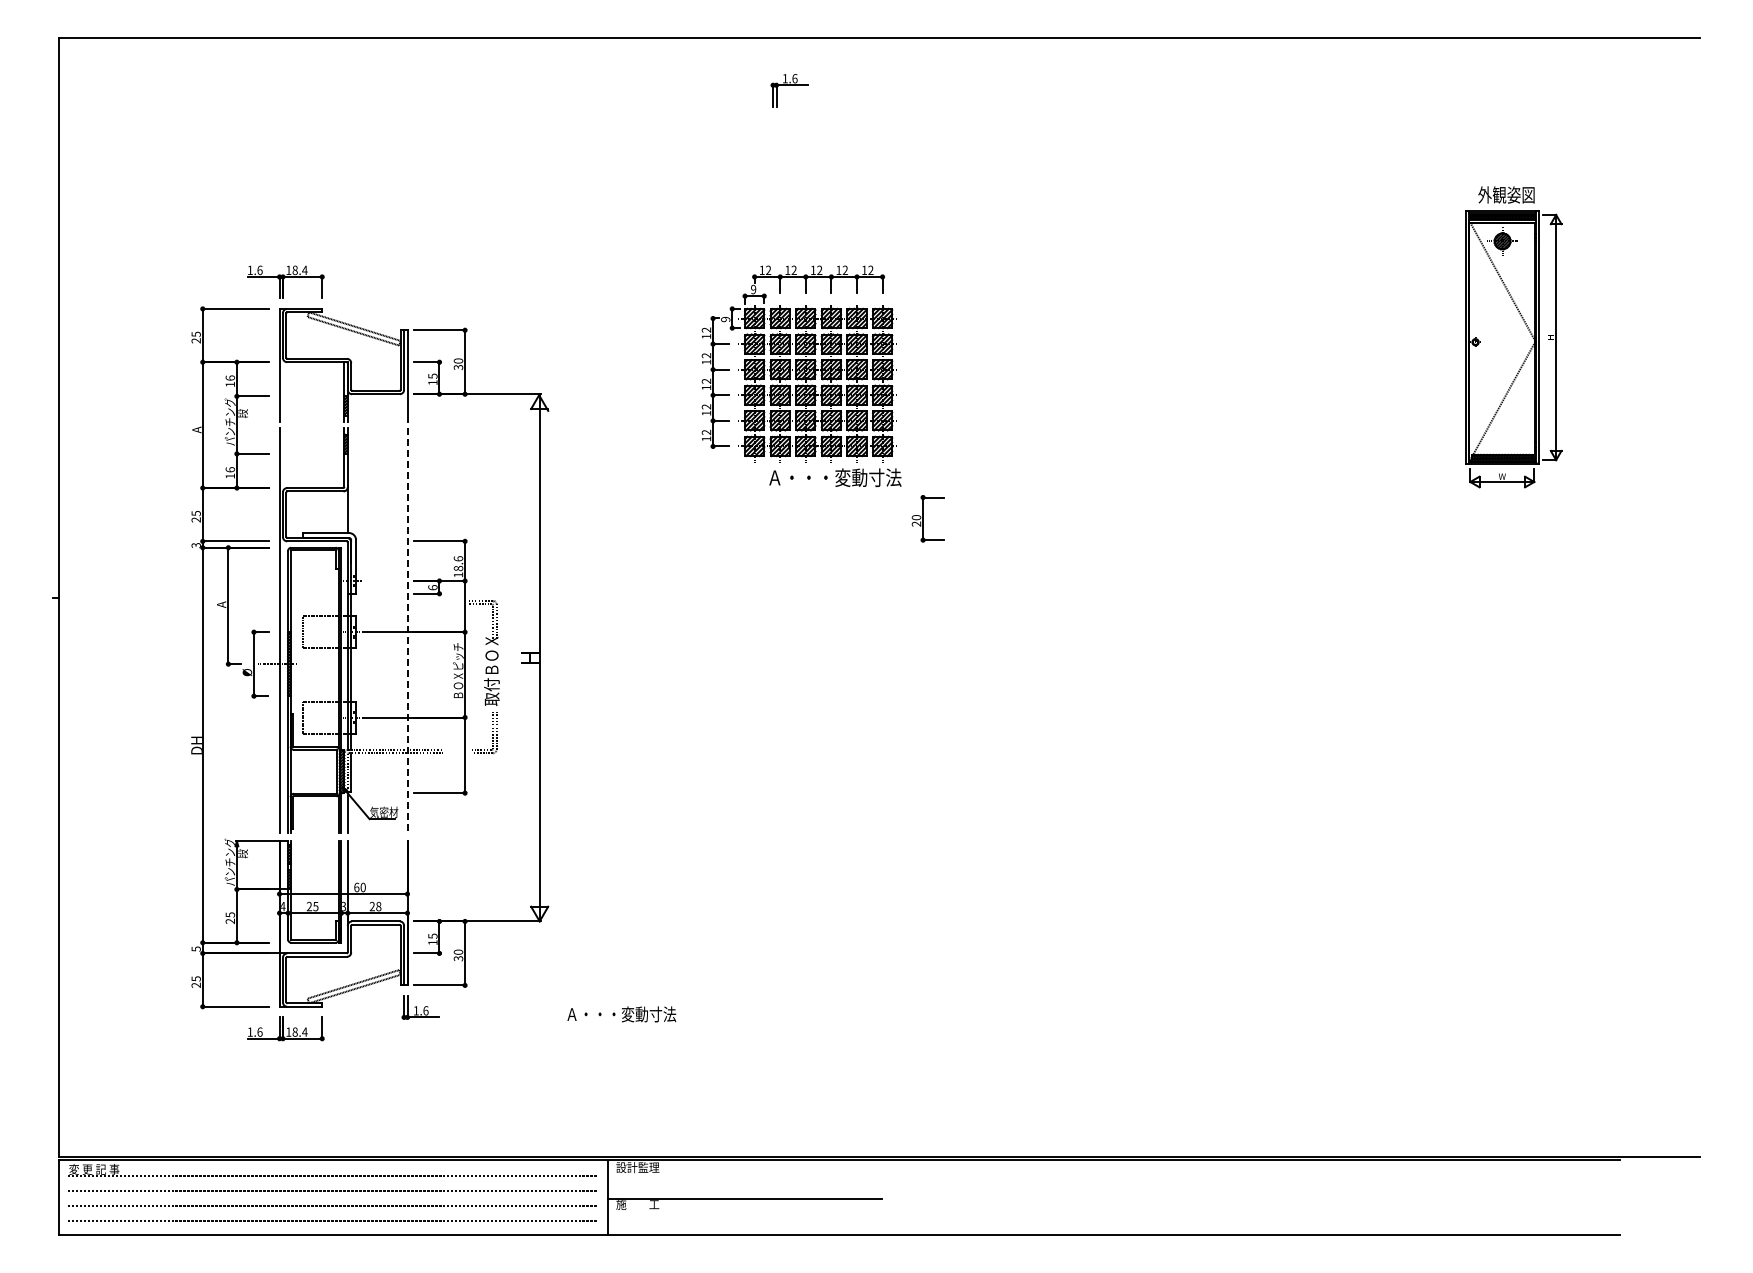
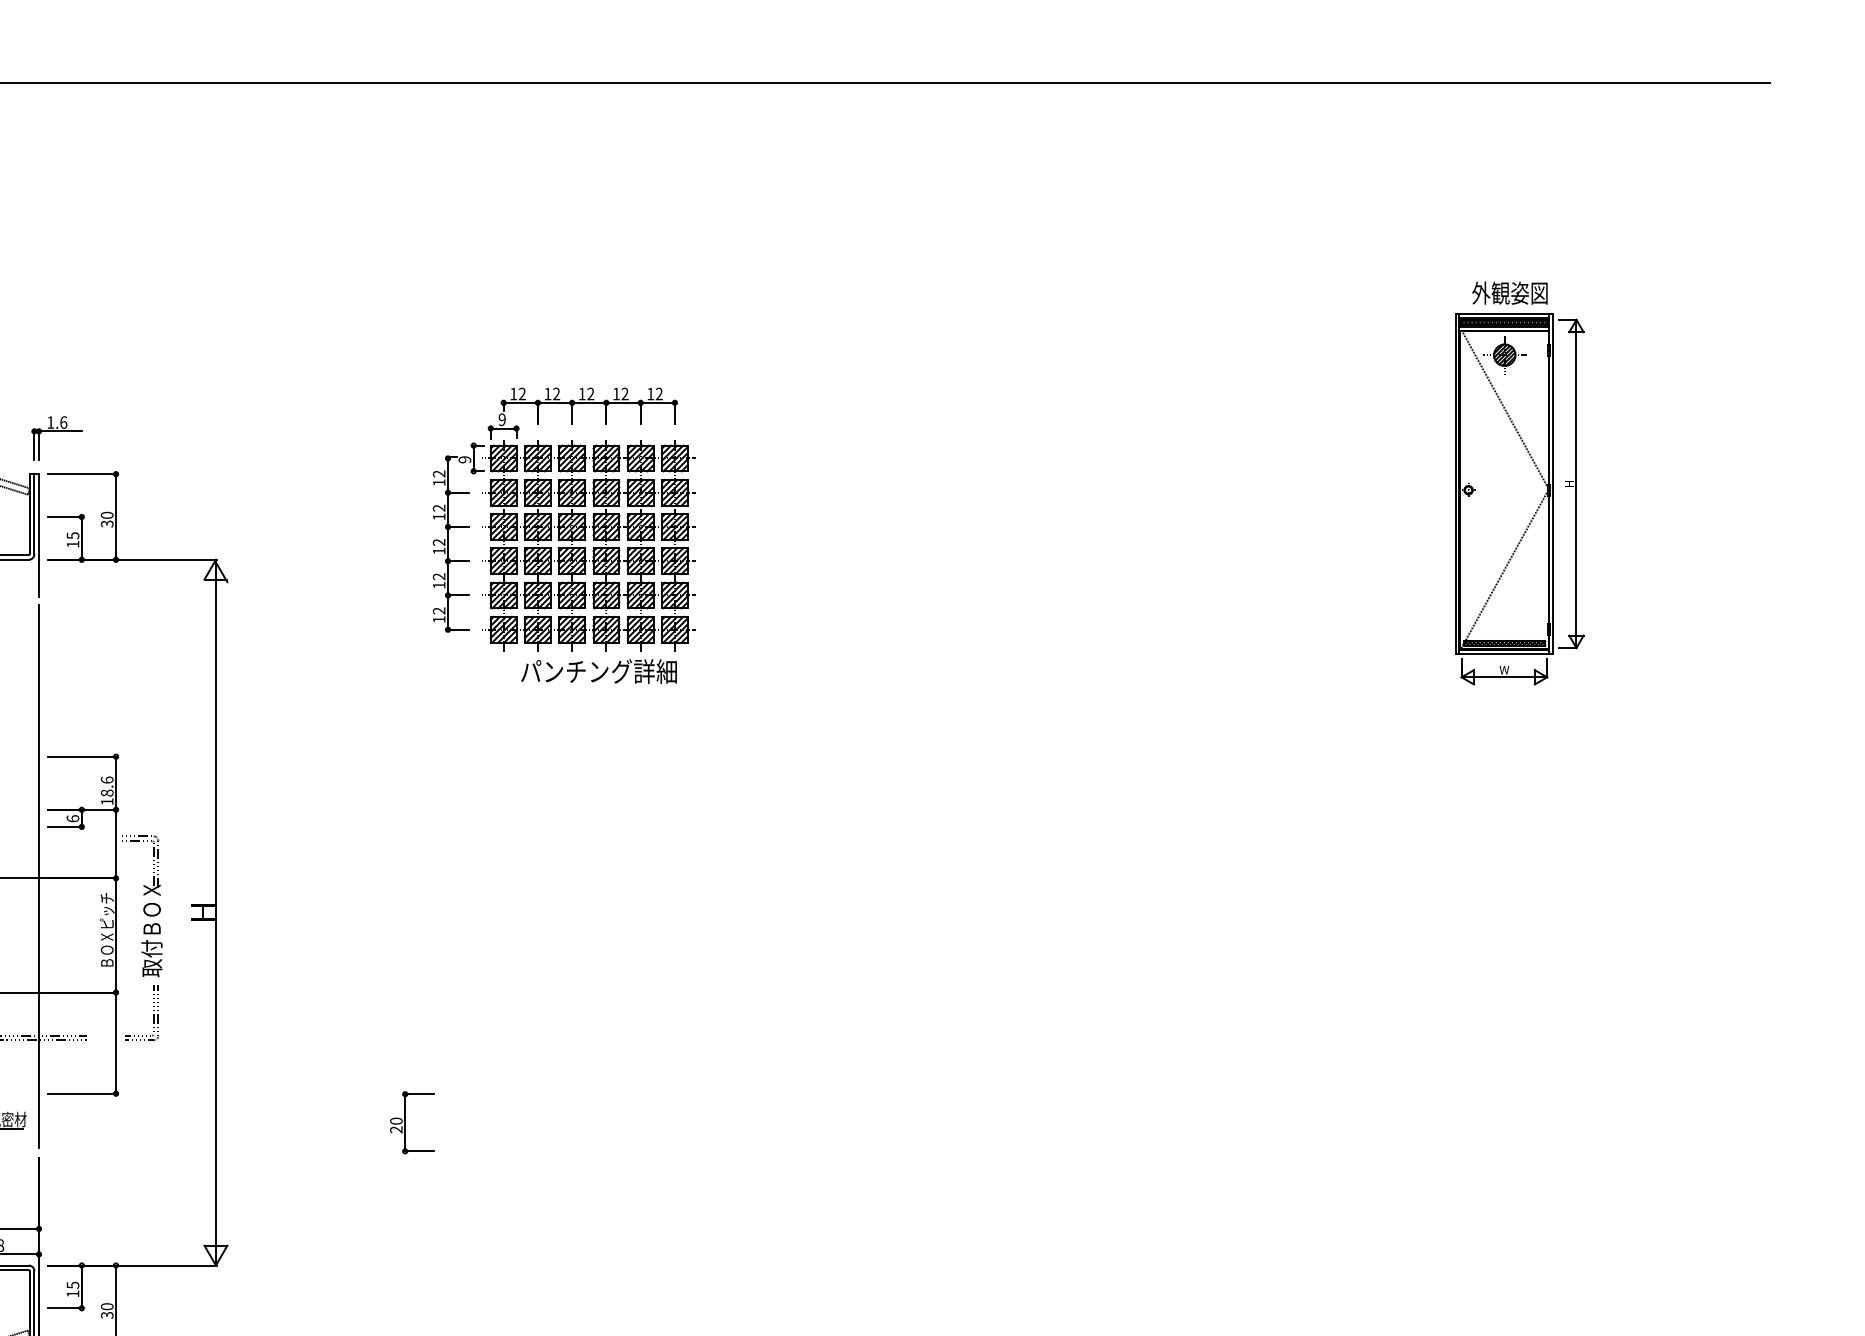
part: (789, 90) -> (56, 438), moved
text: (834, 477) -> (610, 671), Ａ・・・変動寸法 -> パンチング詳細
part: (927, 518) -> (411, 1122), moved
line: (407, 630) -> (38, 876), dashed -> solid

